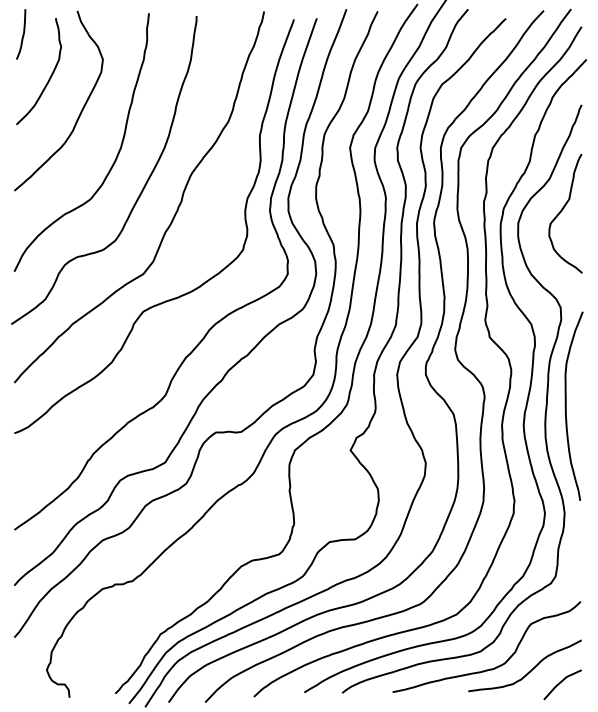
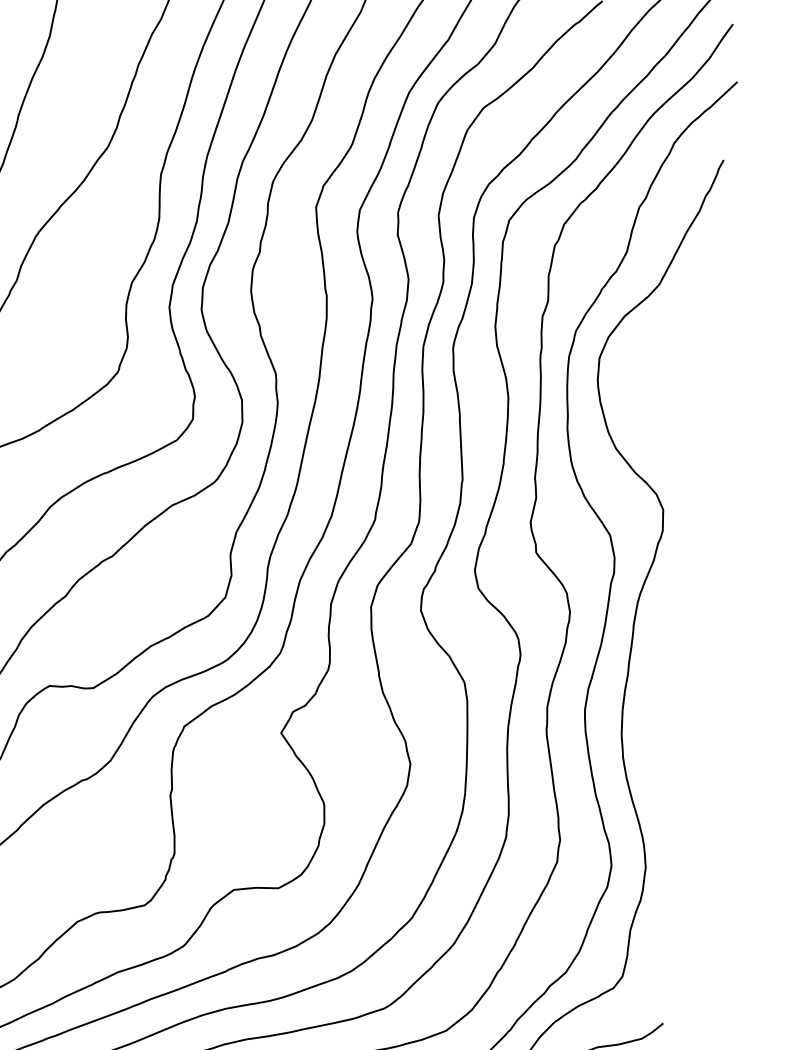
curve: (562, 211) -> (677, 342), removed
curve: (566, 405) -> (661, 680), removed

